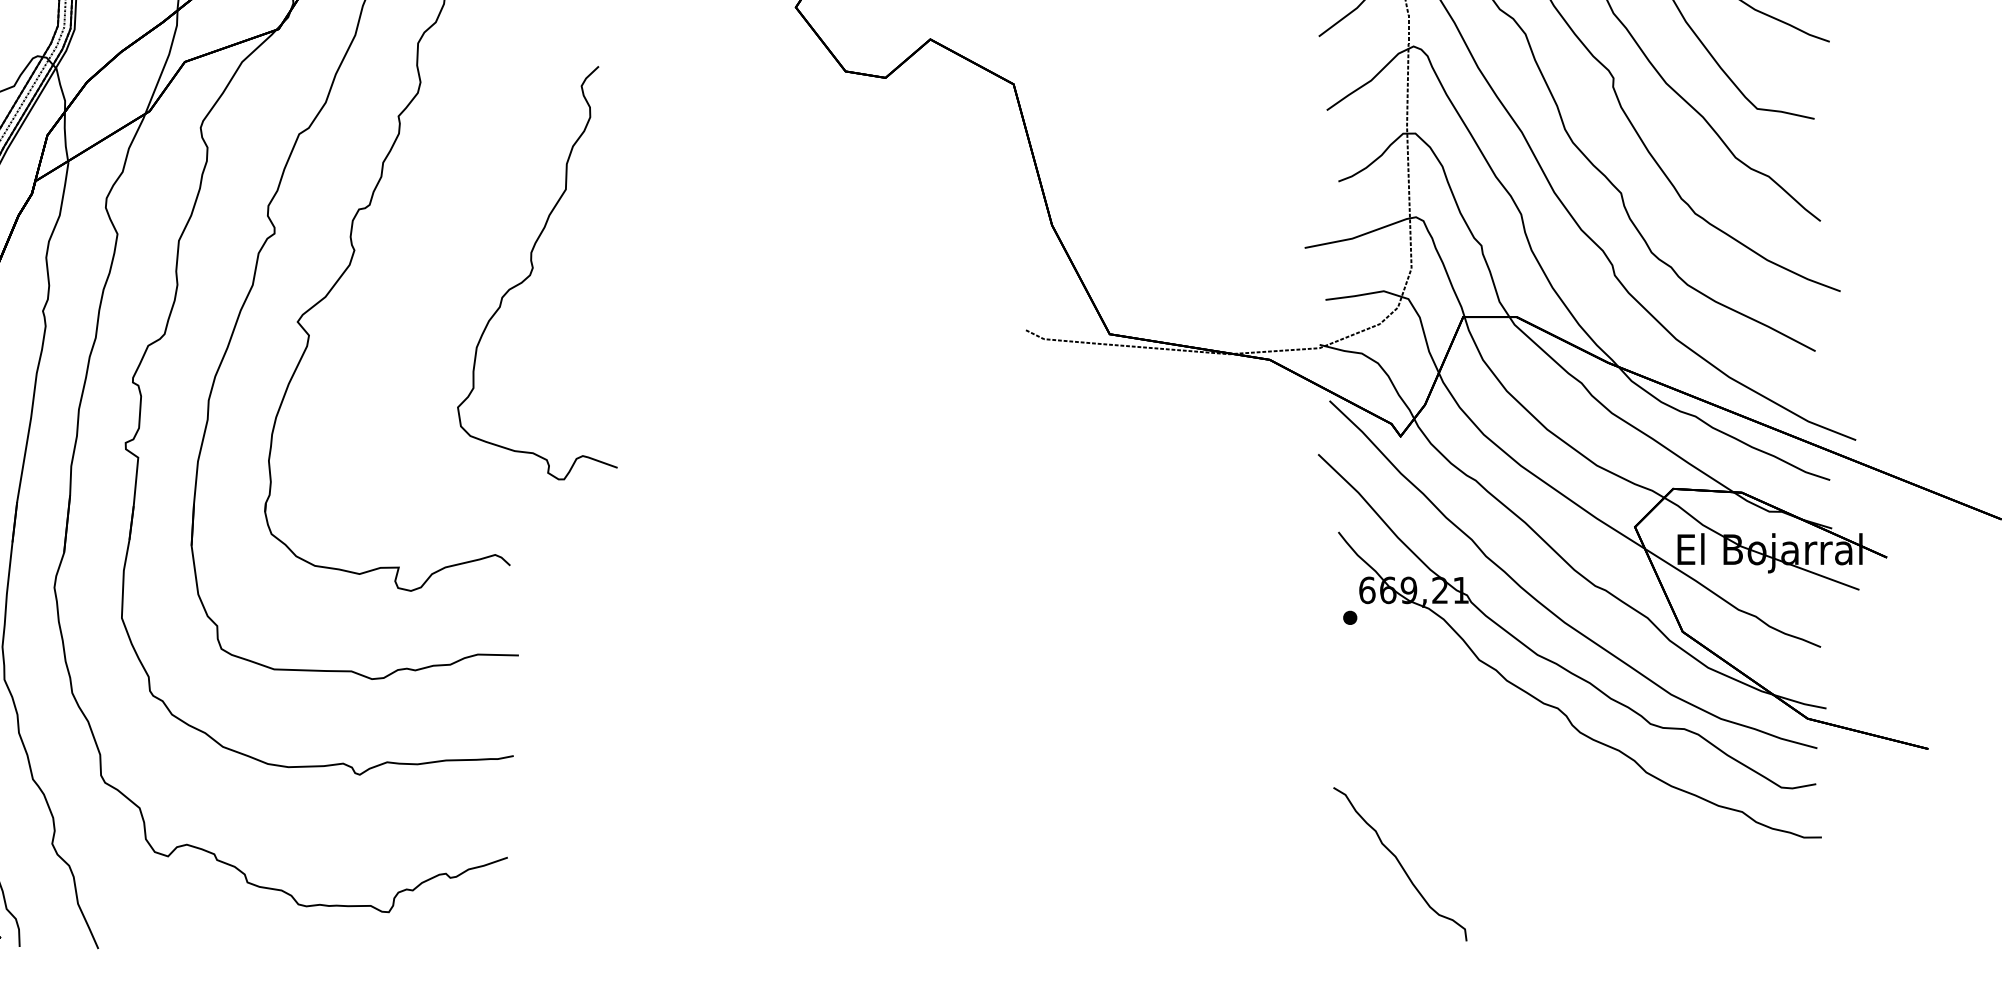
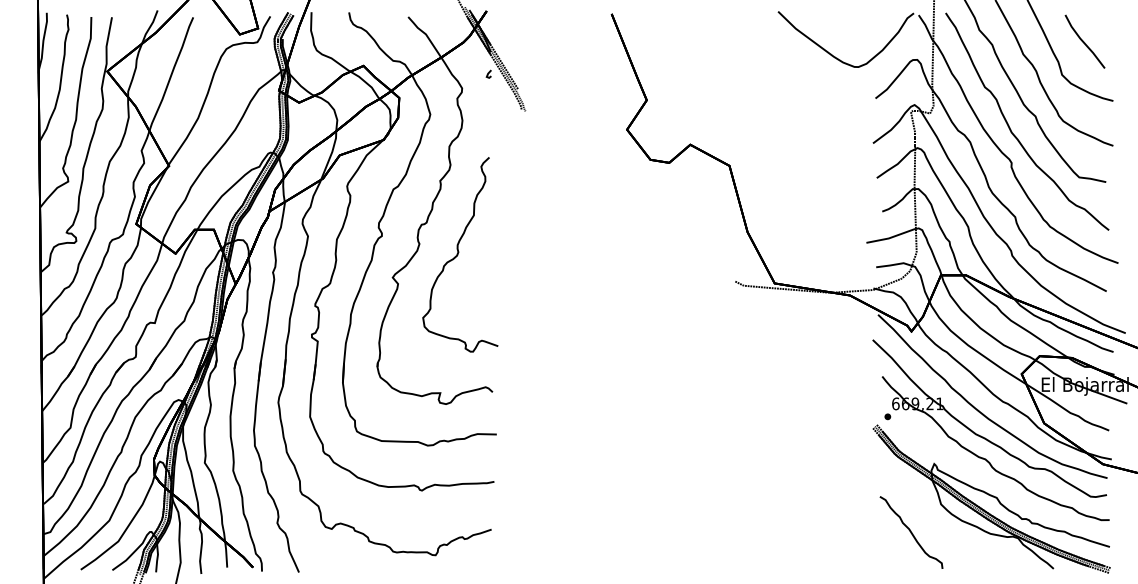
curve: (533, 272) -> (458, 254), moved
part: (1570, 791) -> (991, 498), added

